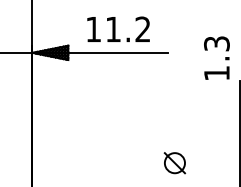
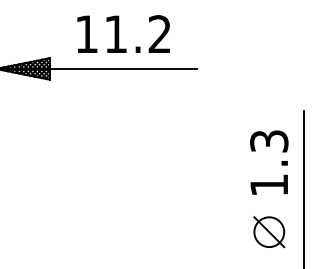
text: (216, 57) -> (268, 161), moved
part: (174, 163) -> (268, 232), moved

